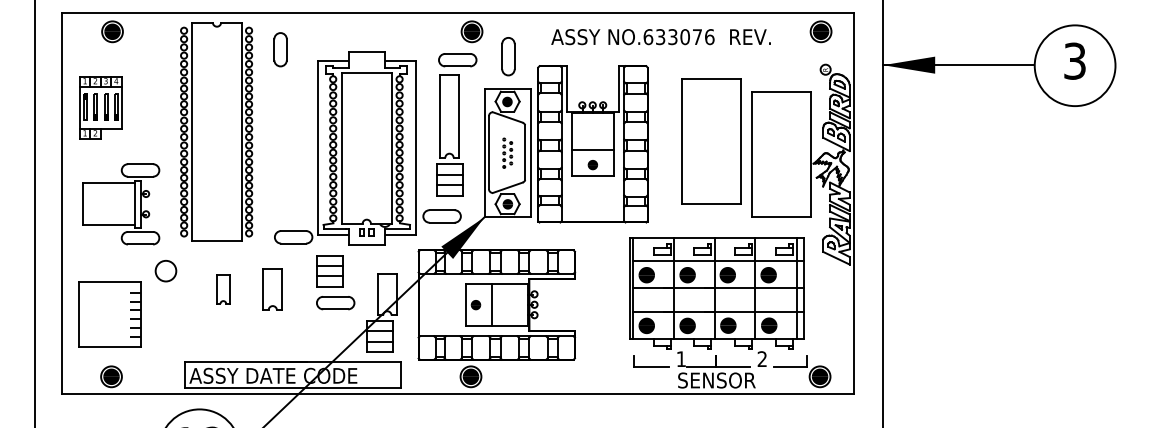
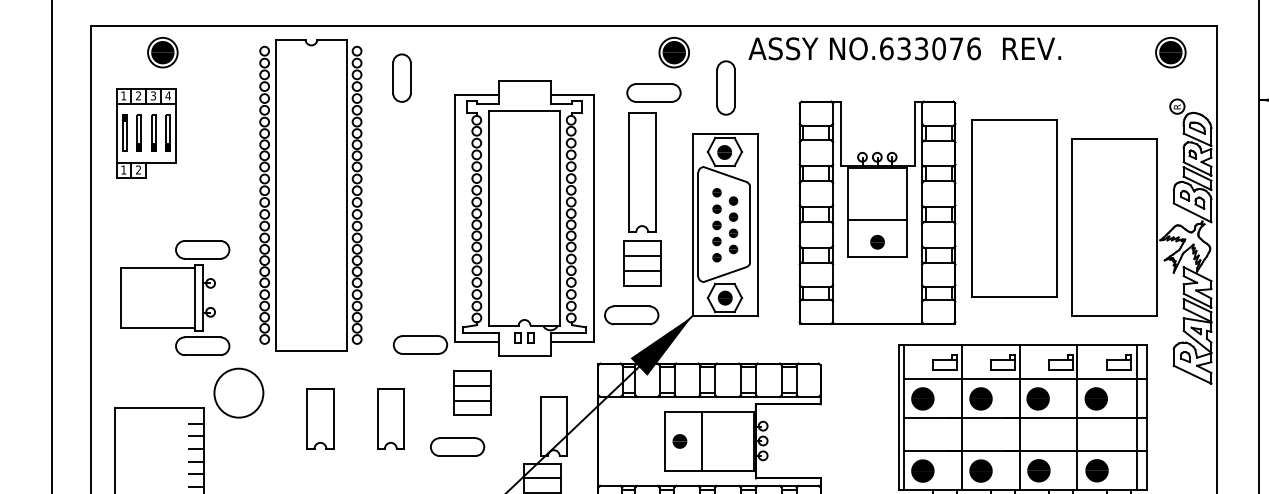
text: (660, 37) -> (903, 49), moved
part: (100, 107) -> (145, 133), moved
part: (592, 144) -> (876, 212), moved
part: (507, 153) -> (724, 225), size x1.67
circle: (165, 270) -> (238, 392), size x1.67
part: (223, 289) -> (320, 419), size x1.43
part: (335, 303) -> (457, 447), moved

